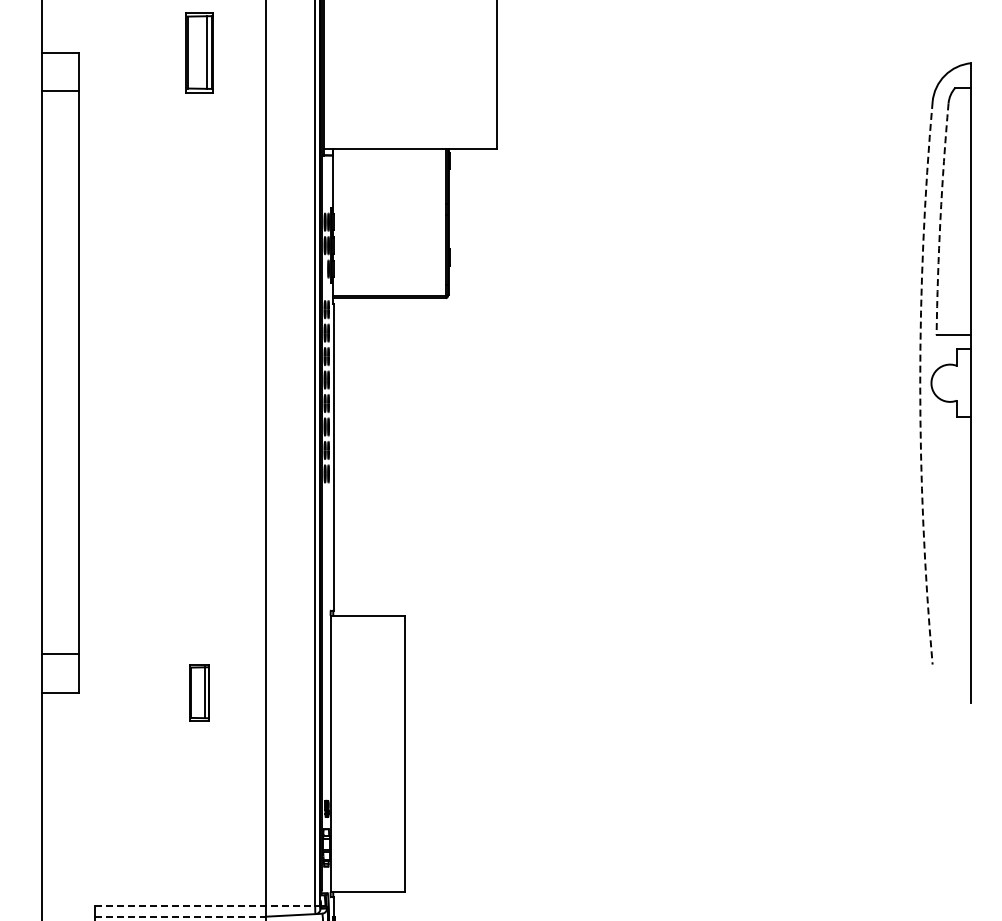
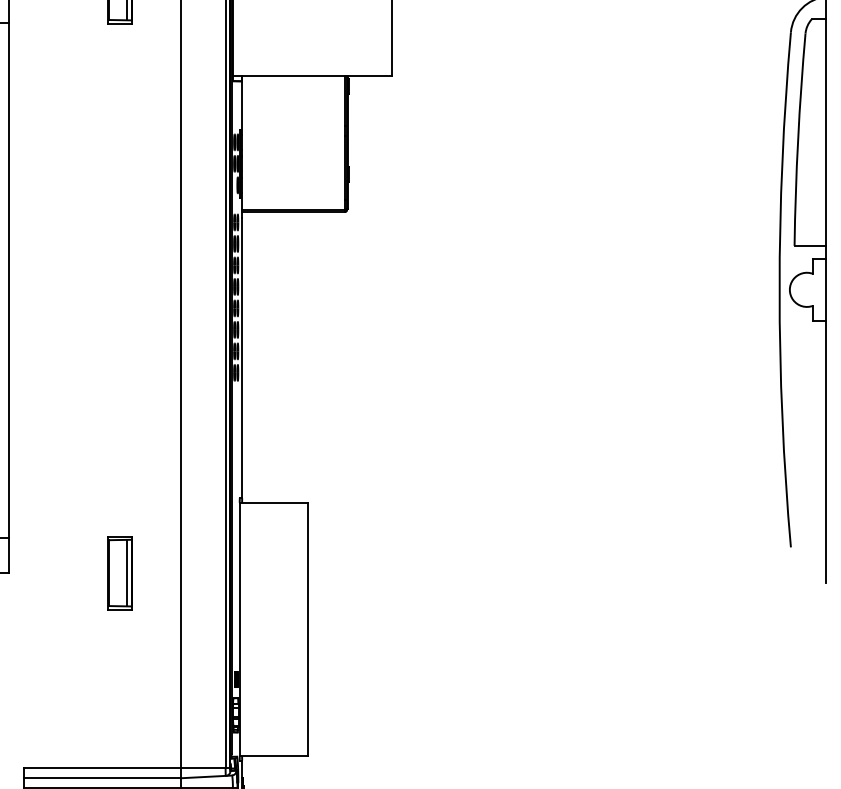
arc: (940, 219) -> (798, 139), dashed -> solid
arc: (920, 383) -> (779, 290), dashed -> solid
part: (199, 692) -> (119, 572), size x1.43
line: (207, 906) -> (127, 768), dashed -> solid
line: (180, 916) -> (102, 778), dashed -> solid

